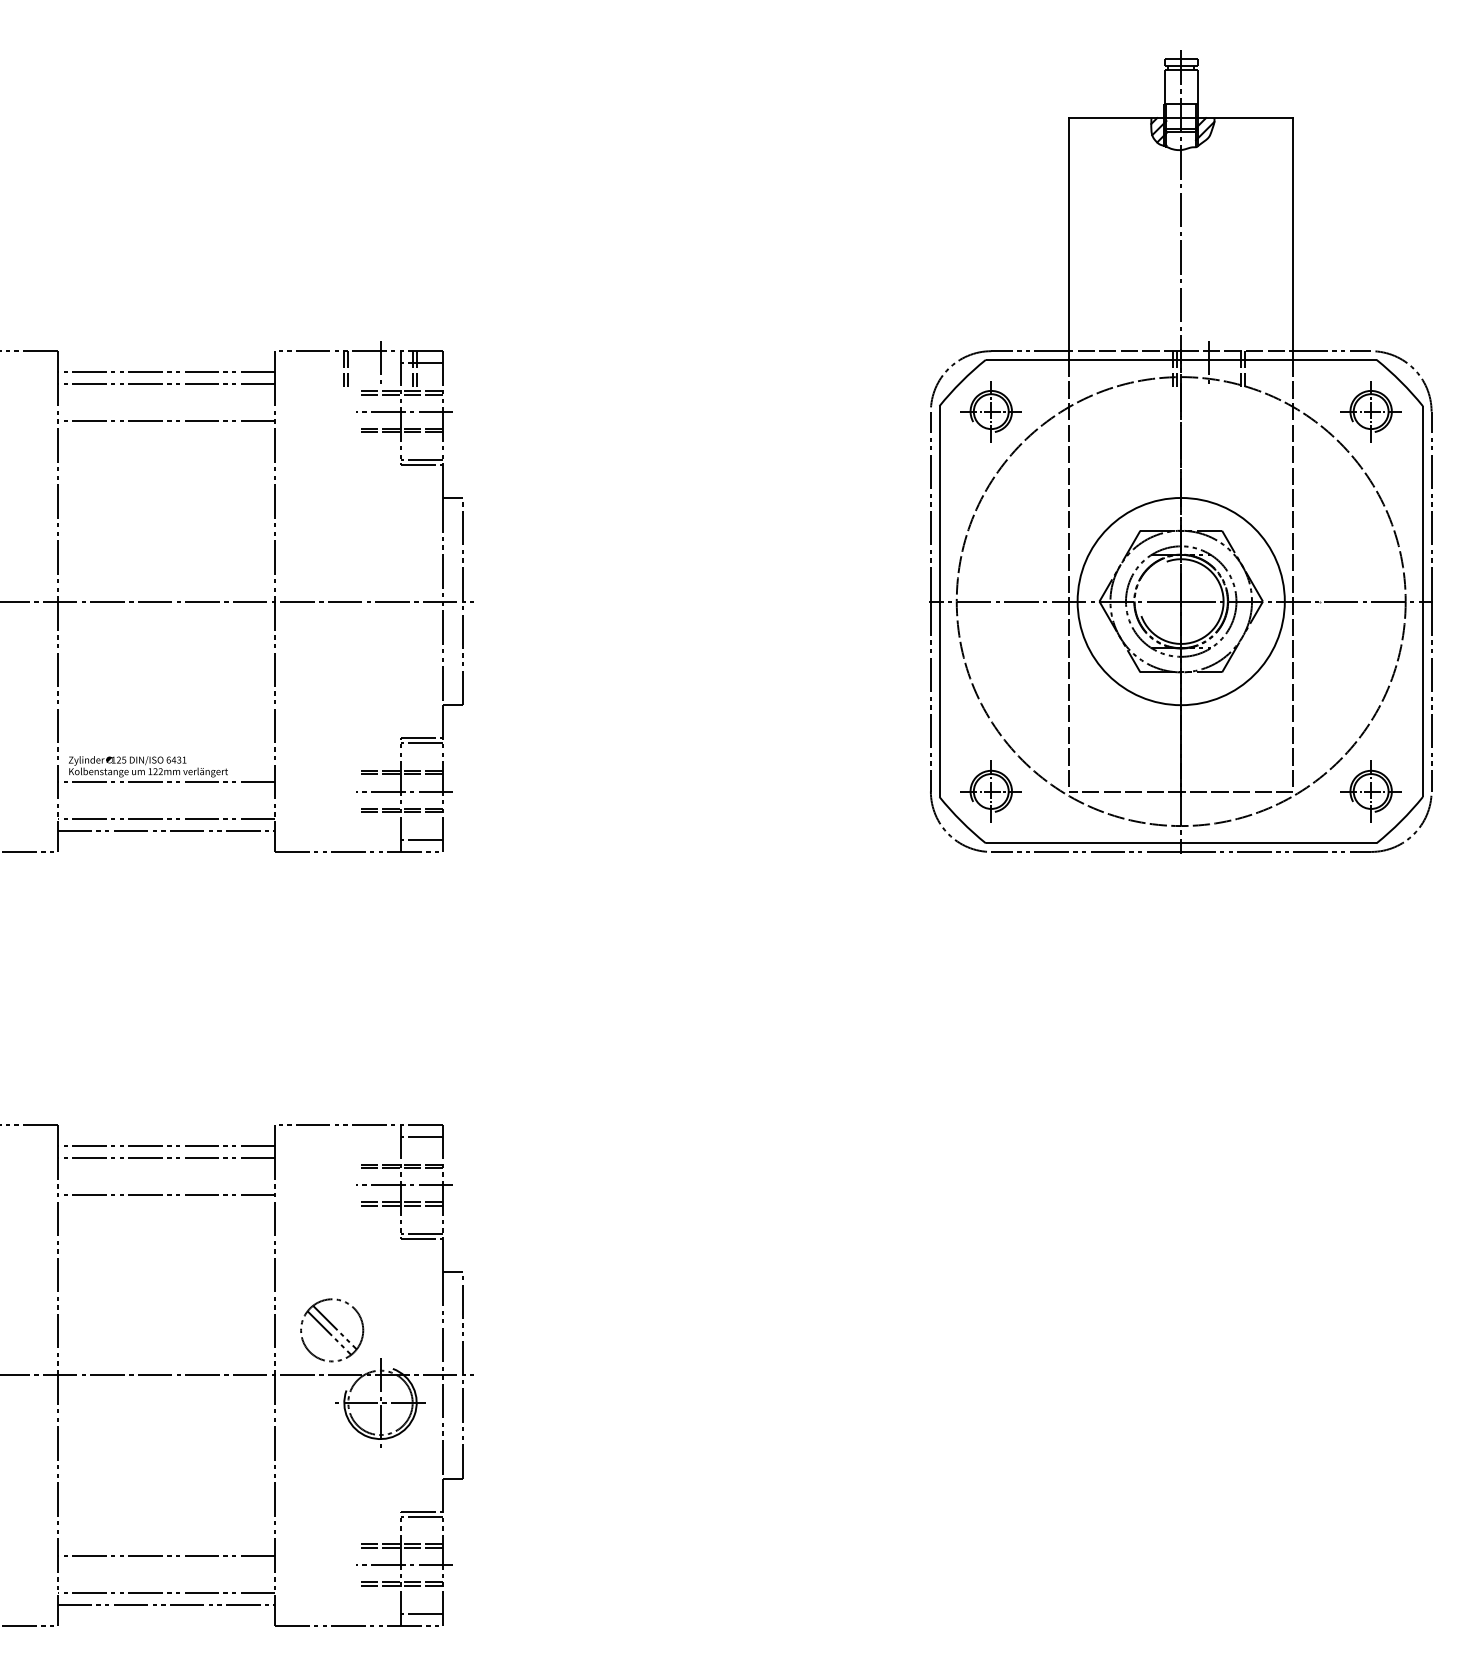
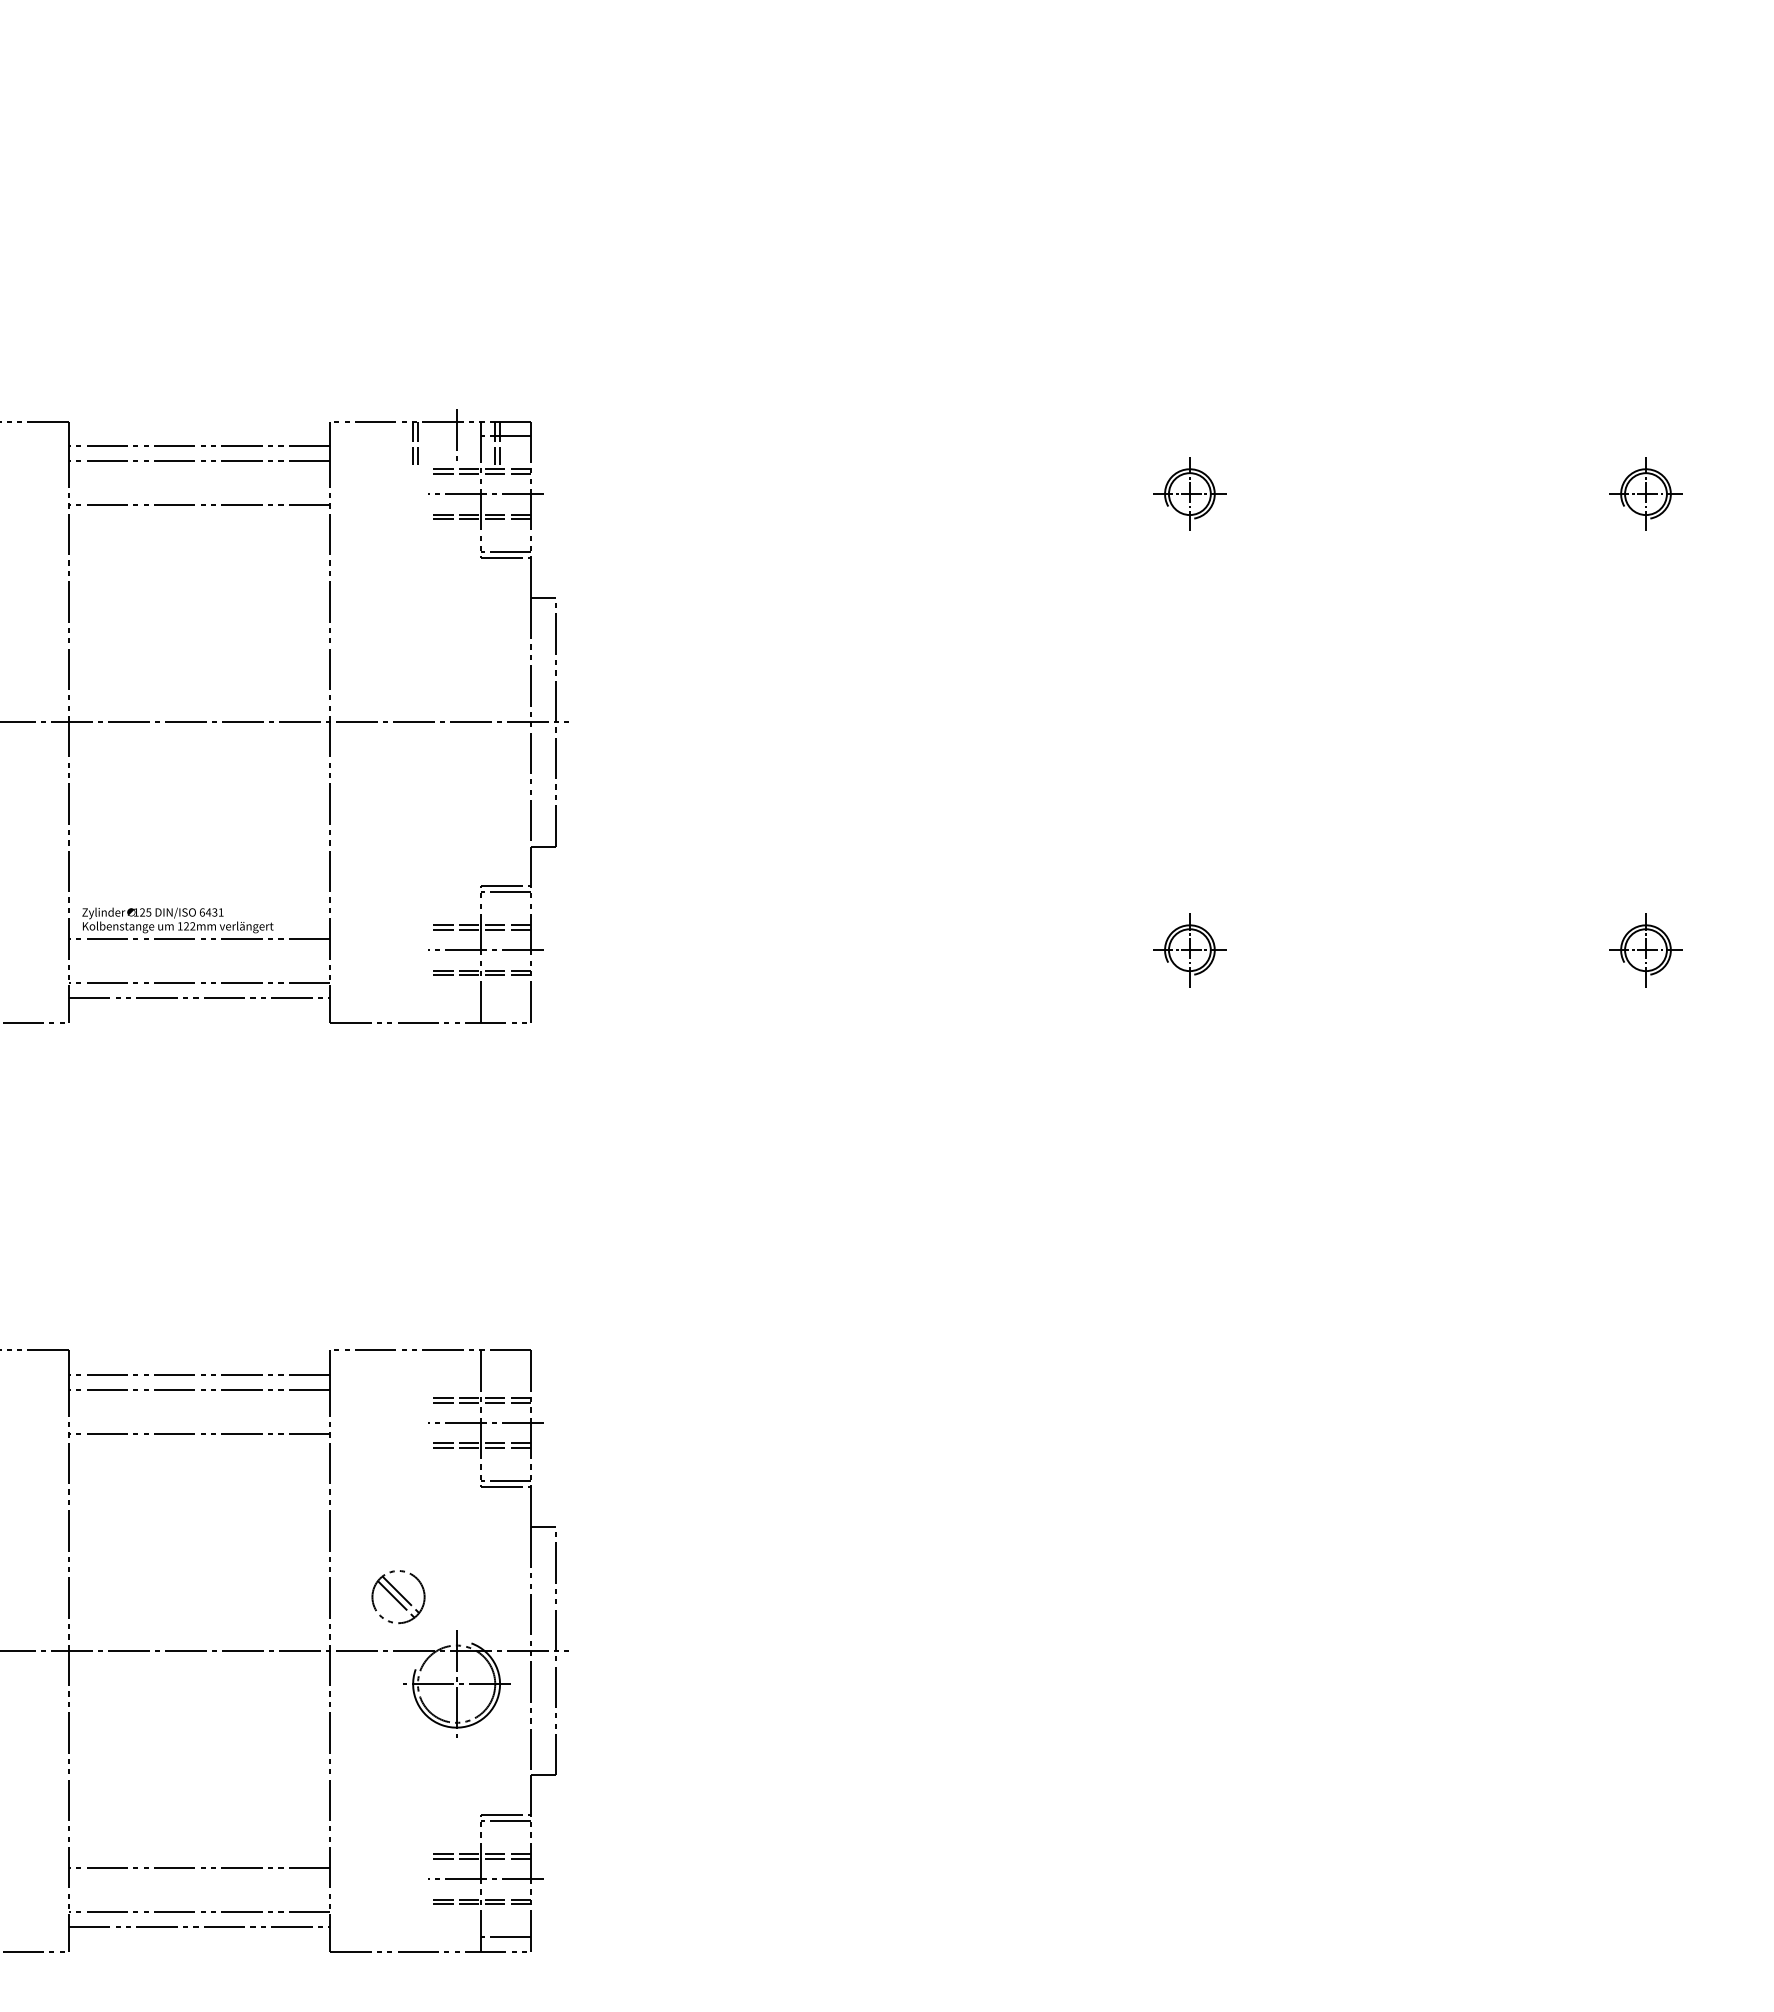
part: (1180, 451) -> (1417, 542), removed
line: (422, 840) -> (506, 1008), removed
line: (422, 1136) -> (506, 1364), removed
part: (332, 1329) -> (398, 1596), size x0.7

